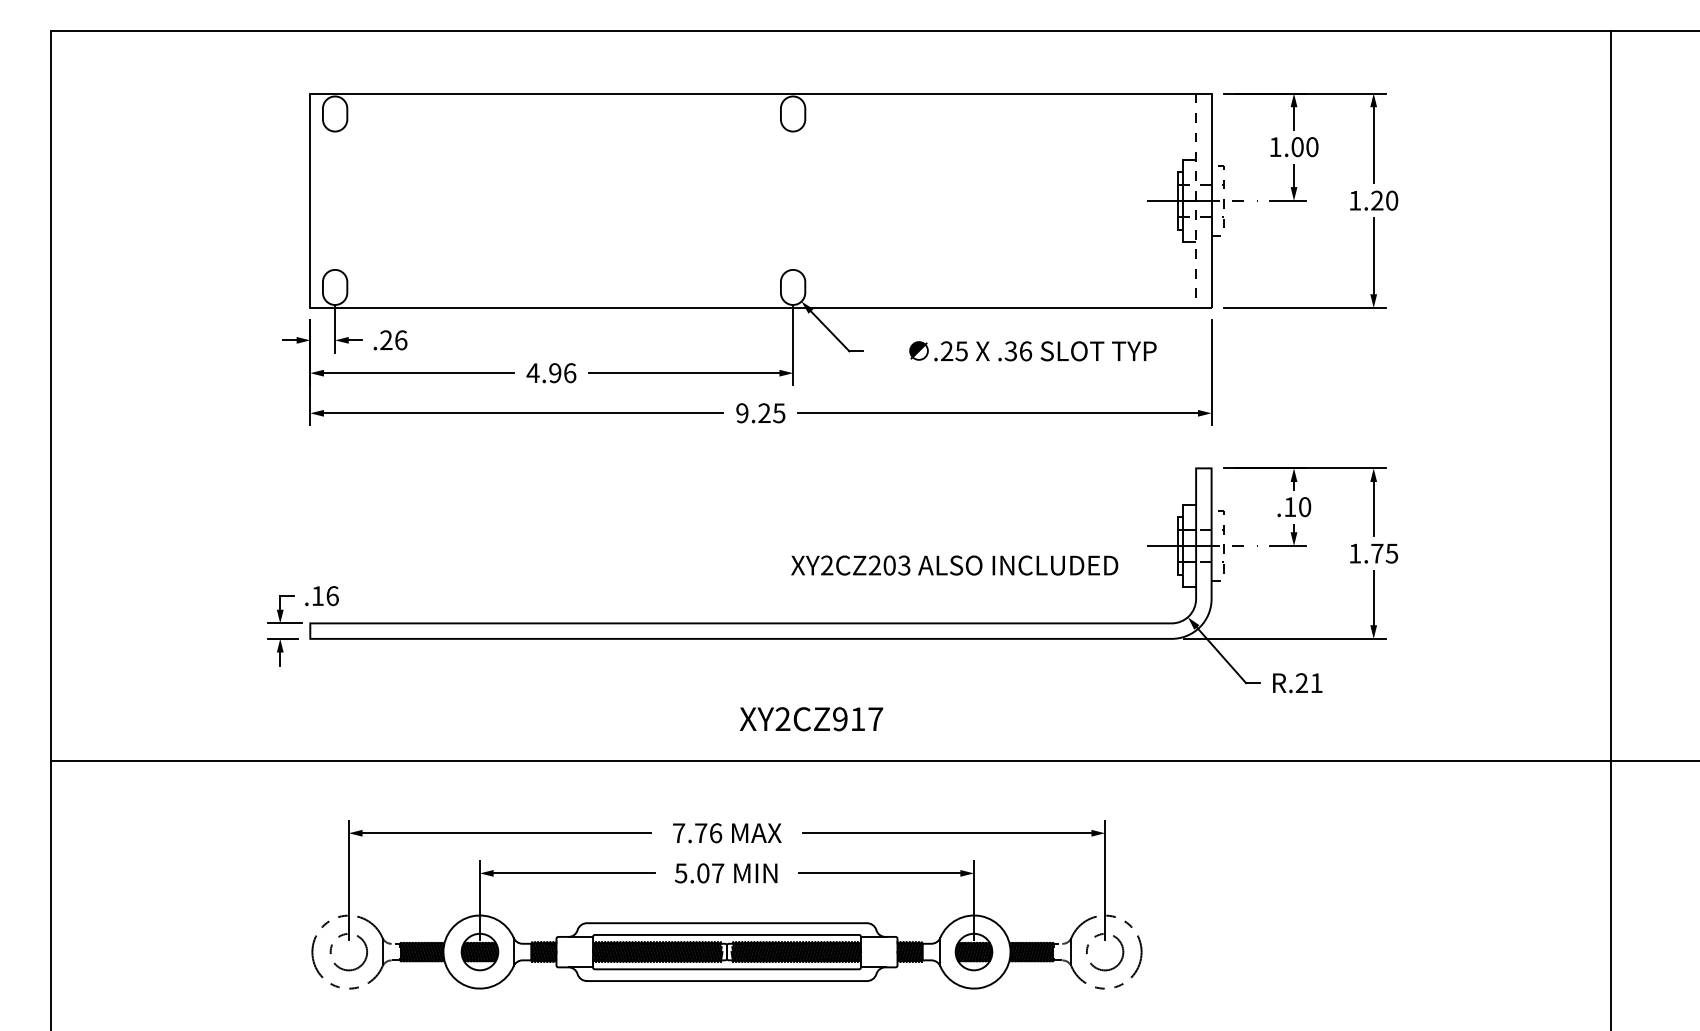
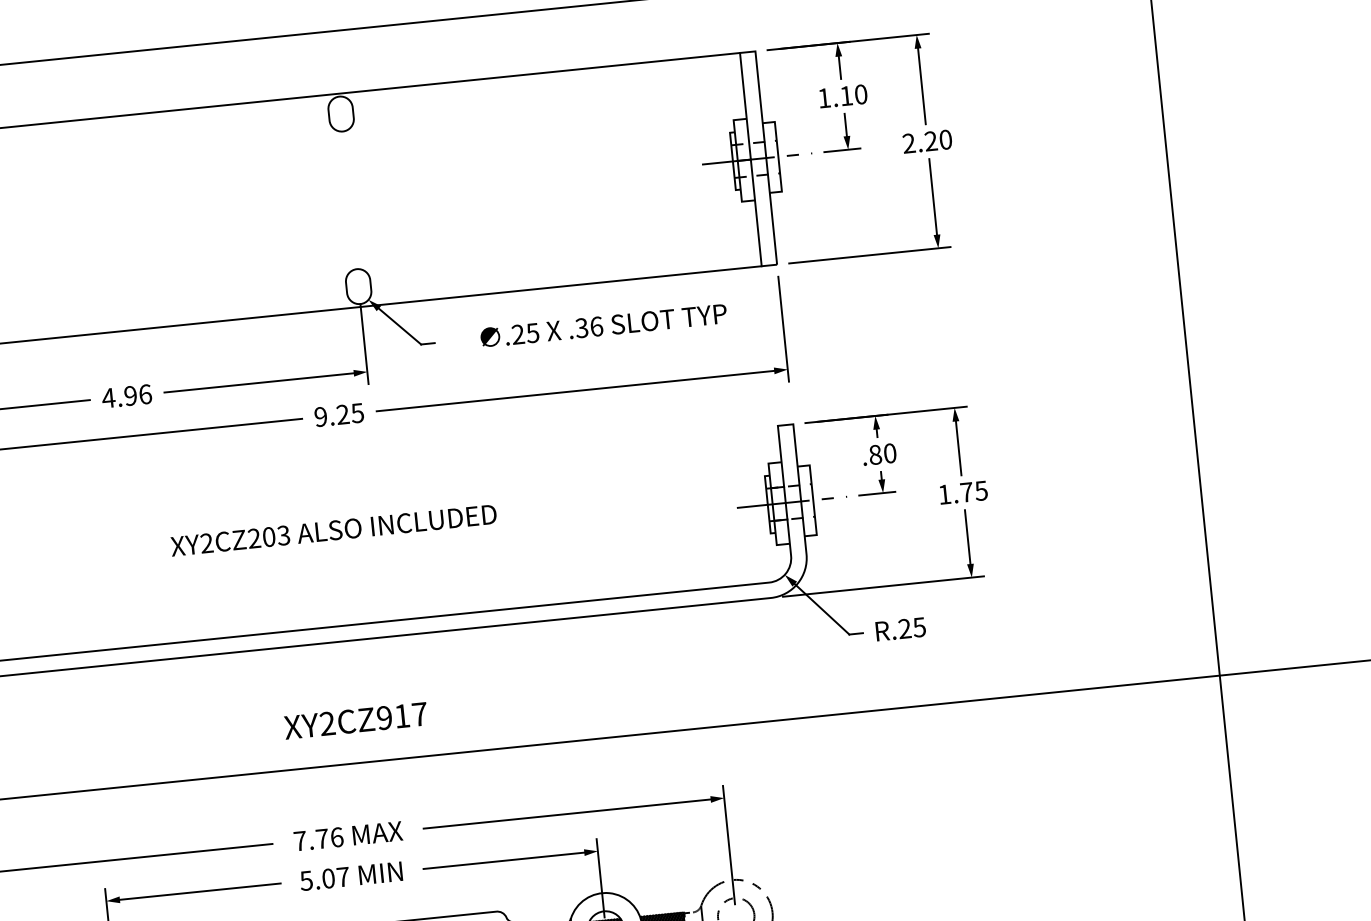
text: (1297, 147) -> (846, 96), 1.00 -> 1.10
line: (1223, 200) -> (778, 156), dashed -> solid
text: (1355, 200) -> (909, 143), 1.20 -> 2.20
line: (1196, 201) -> (751, 160), dashed -> solid
text: (1290, 507) -> (875, 455), .10 -> .80
line: (1223, 545) -> (812, 499), dashed -> solid
text: (954, 565) -> (333, 530), moved
text: (1316, 683) -> (919, 627), R.21 -> R.25
text: (811, 719) -> (355, 721), moved

